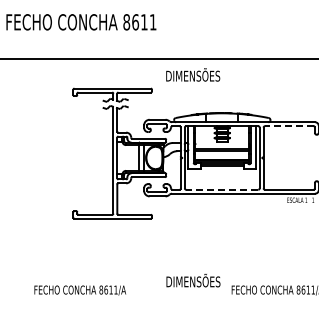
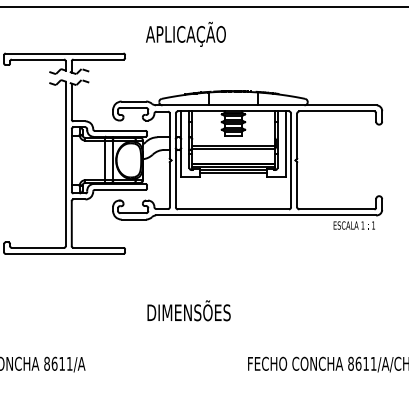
text: (192, 76) -> (187, 34), DIMENSÕES -> APLICAÇÃO
line: (288, 126) -> (335, 111), dashed -> solid
line: (222, 189) -> (233, 208), dashed -> solid
text: (193, 280) -> (189, 310), moved

